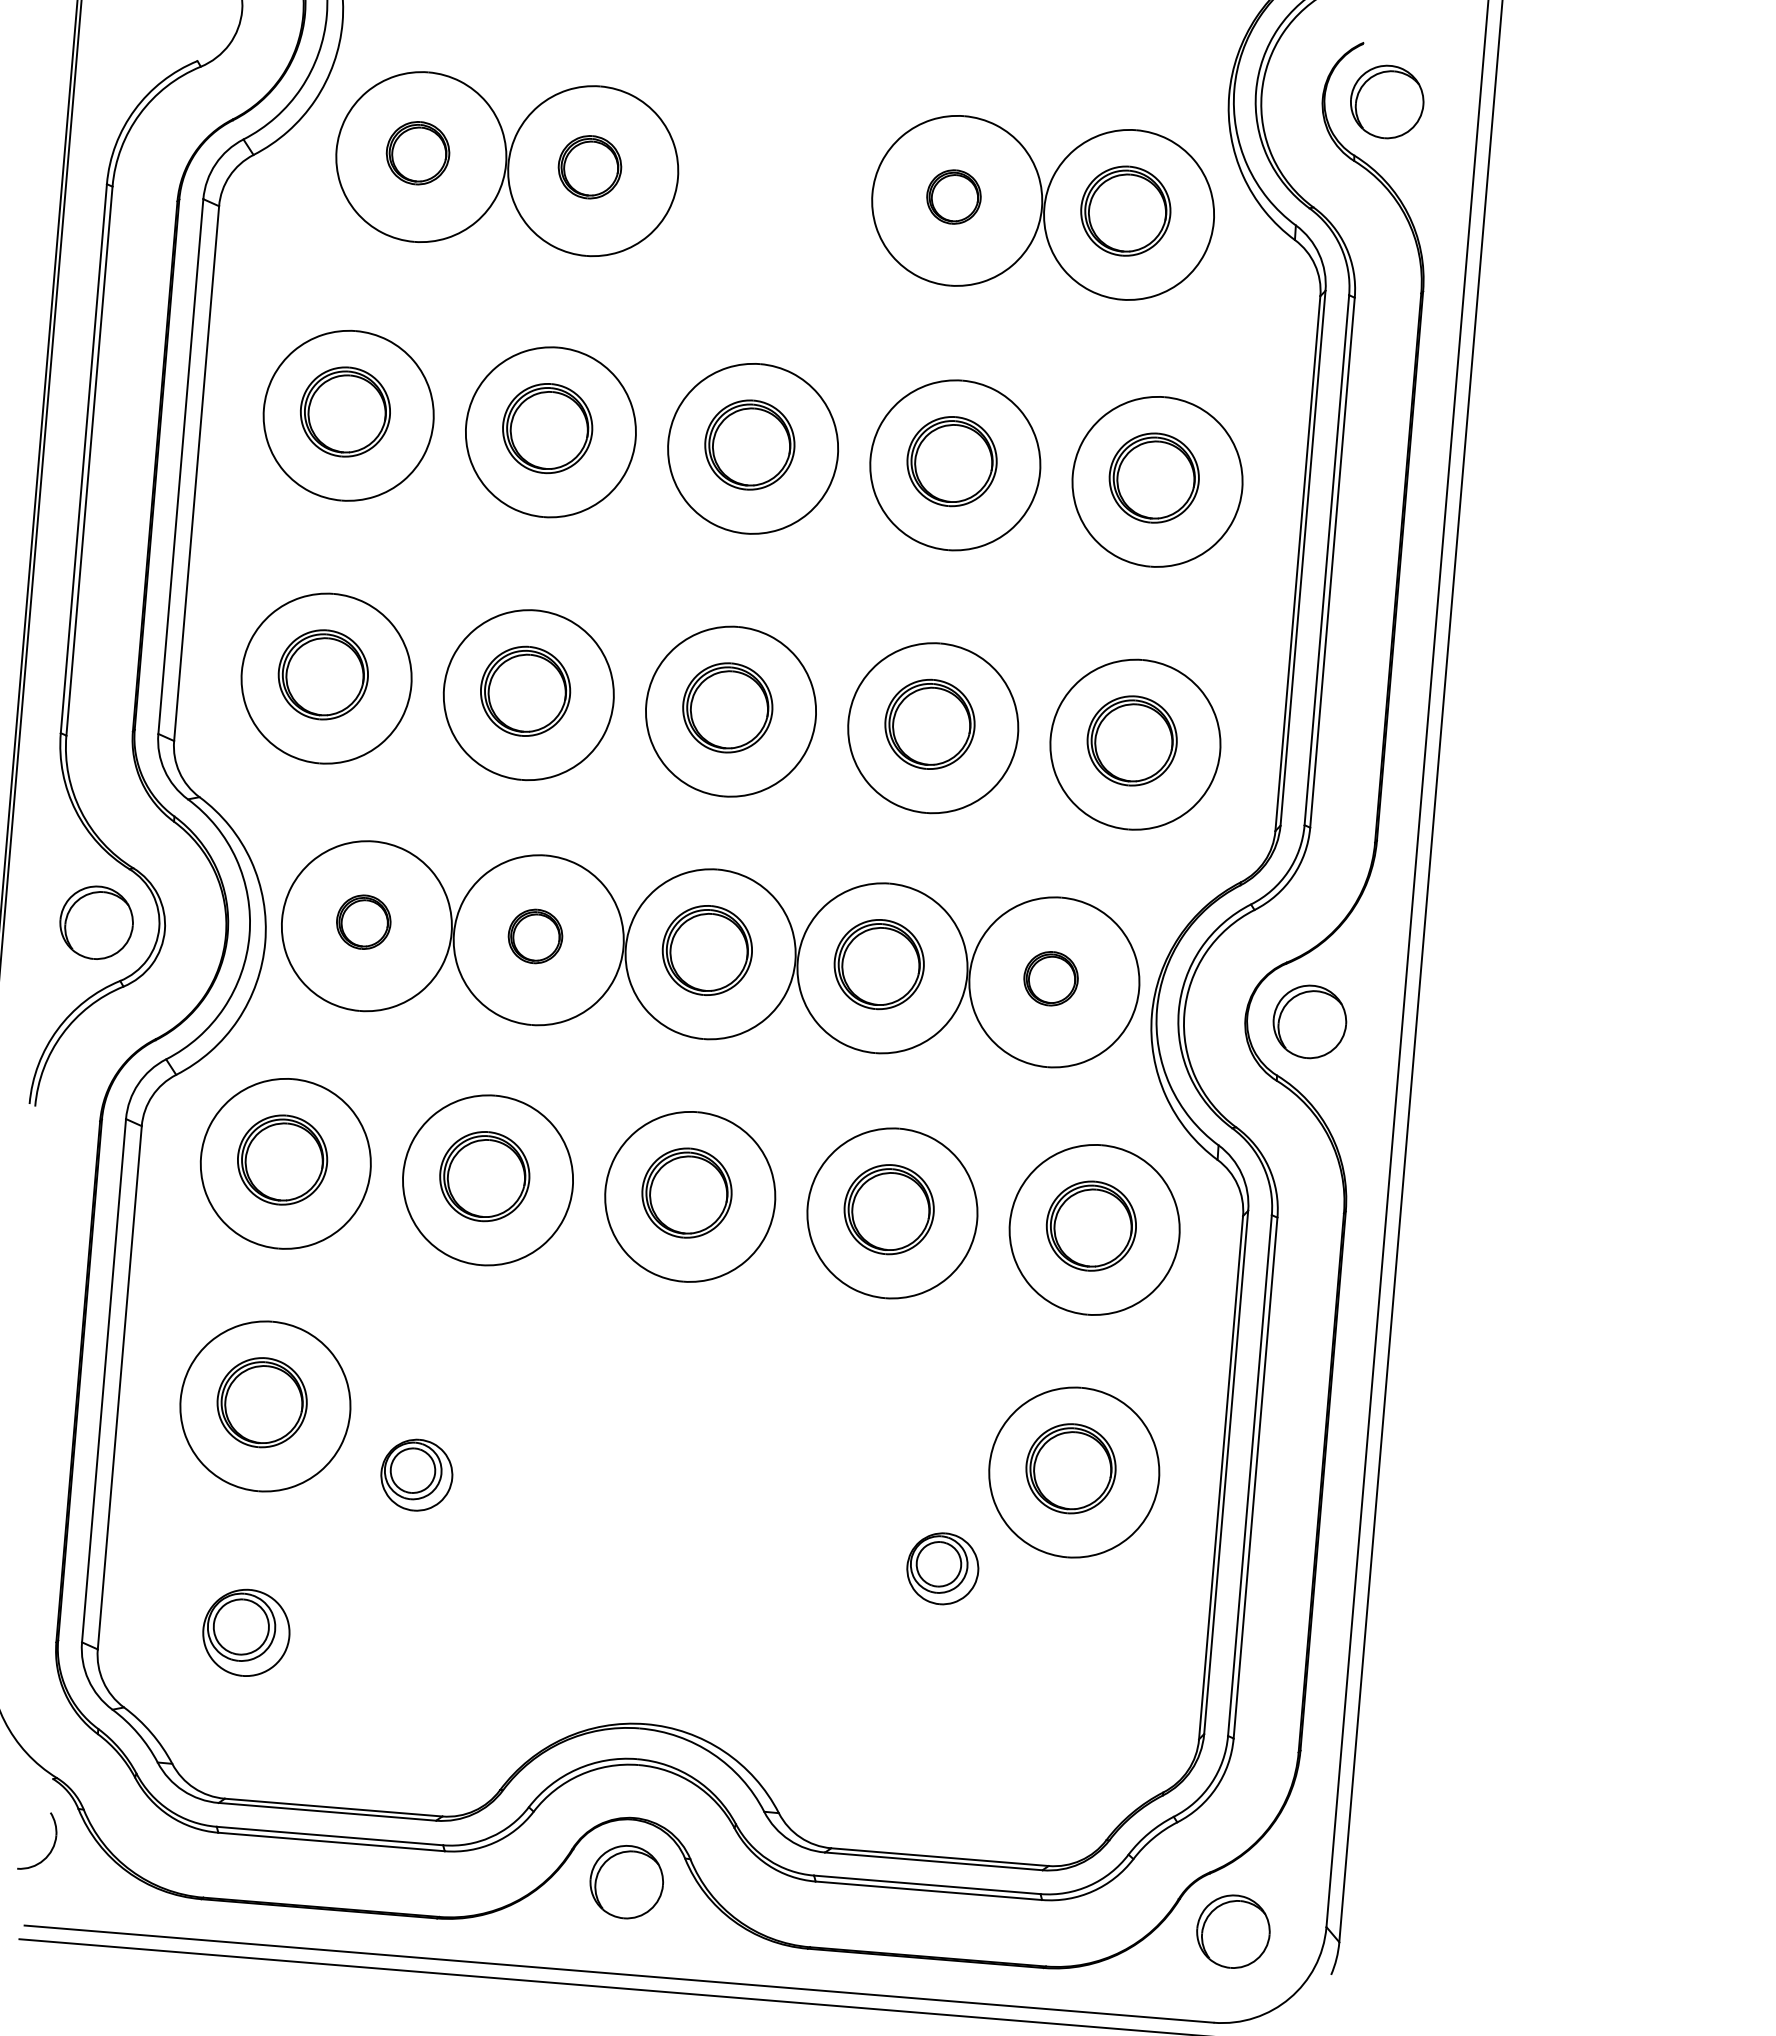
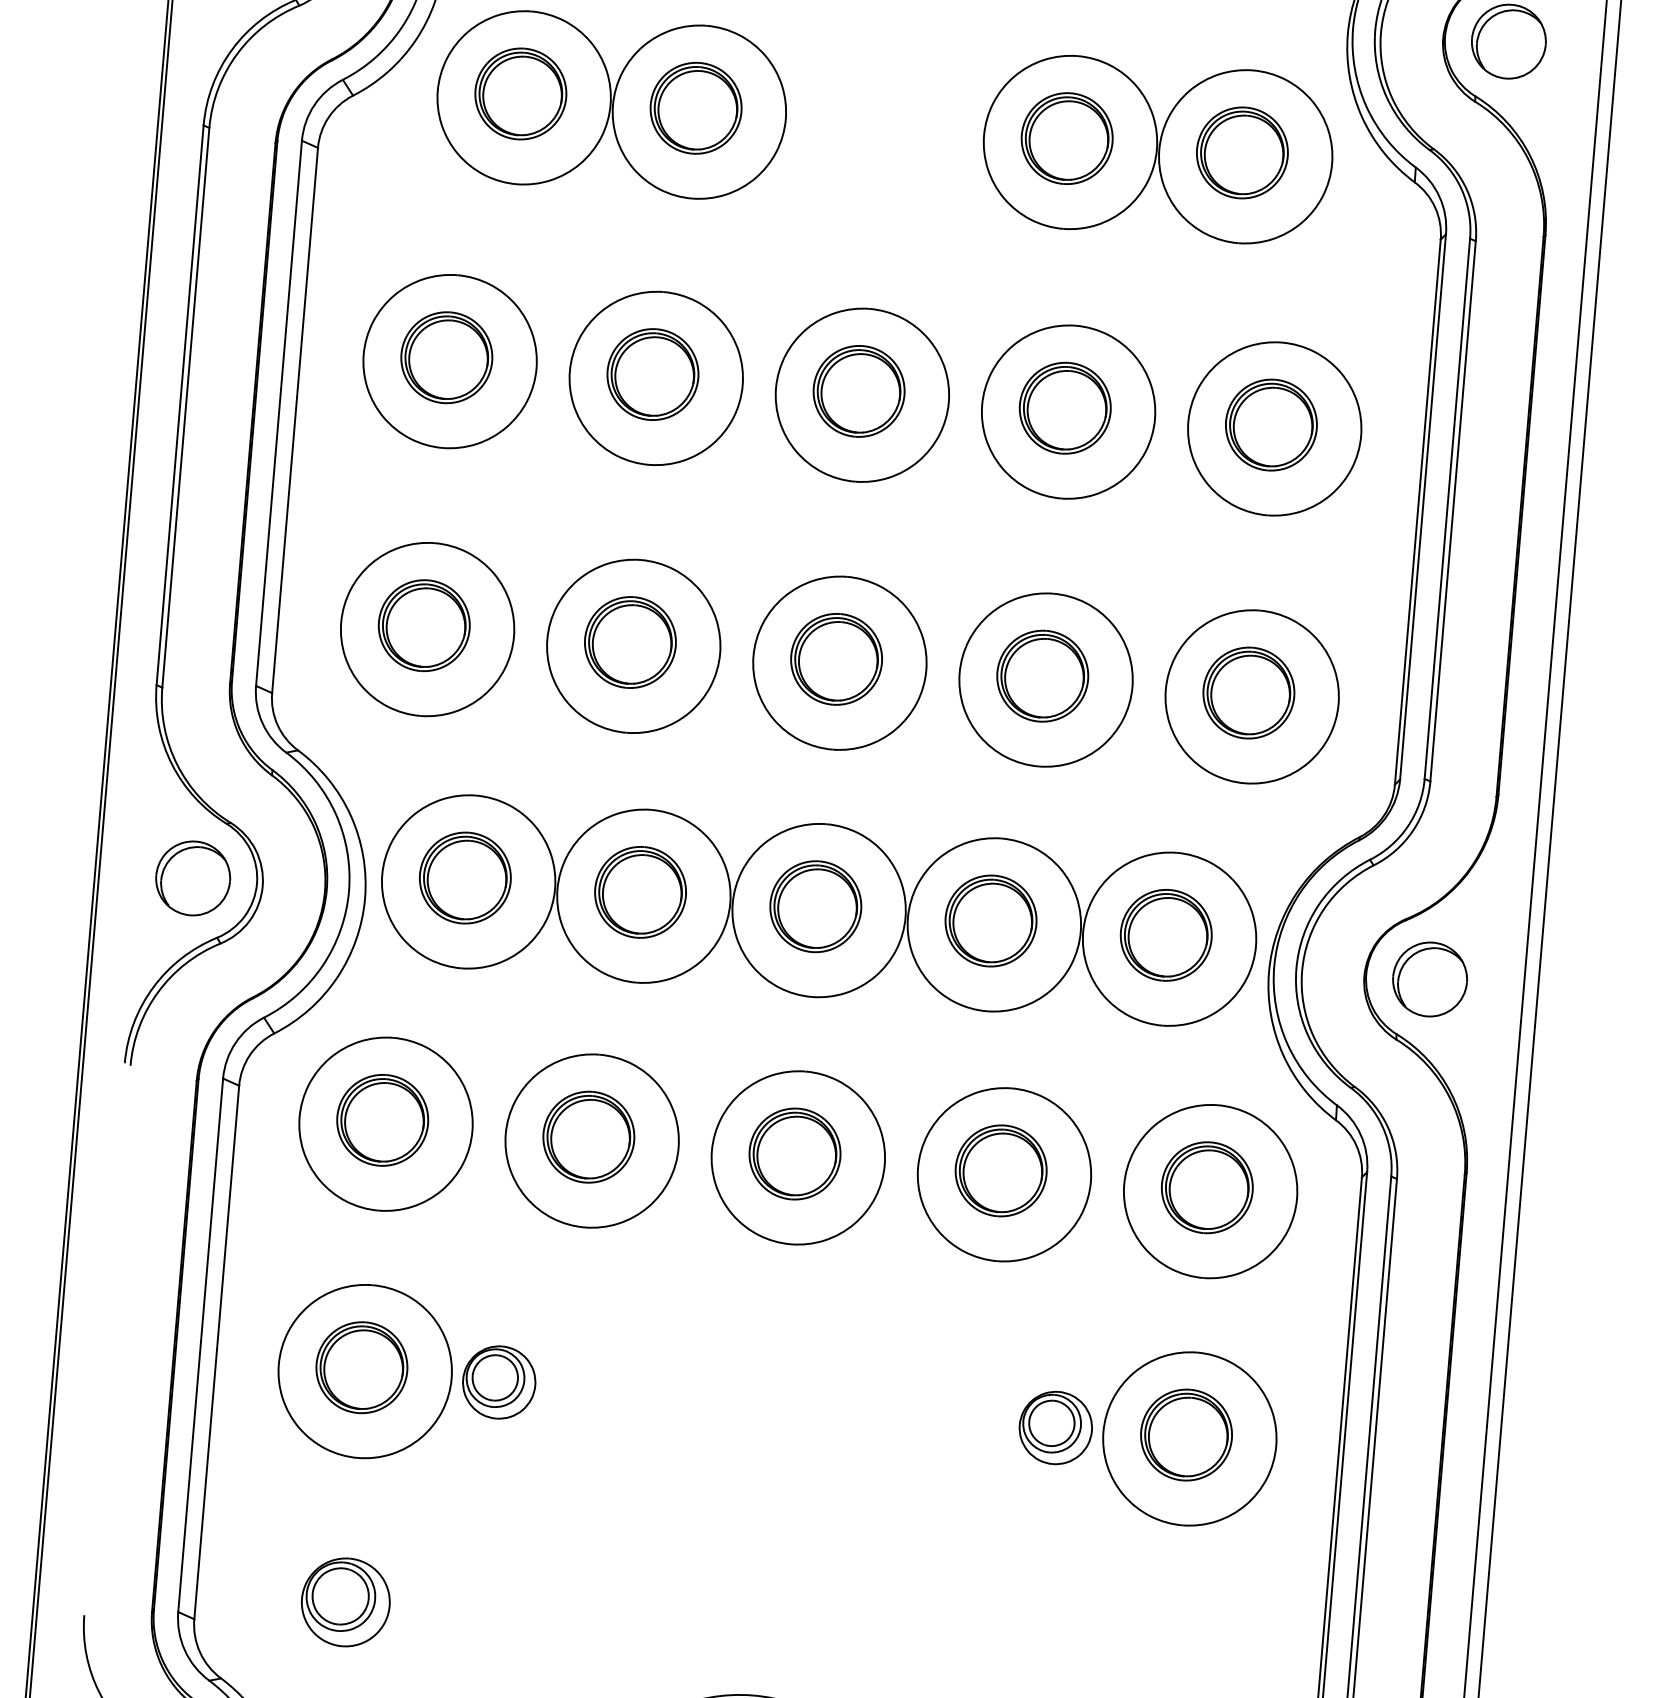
part: (417, 152) -> (520, 93), size x1.43
part: (589, 166) -> (695, 107), size x1.43
part: (953, 196) -> (1066, 138), size x1.67
part: (363, 921) -> (465, 877), size x1.67
part: (535, 936) -> (640, 892), size x1.67
part: (1050, 978) -> (1165, 935), size x1.67
part: (416, 1474) -> (498, 1381), moved
part: (942, 1568) -> (1055, 1427), moved

